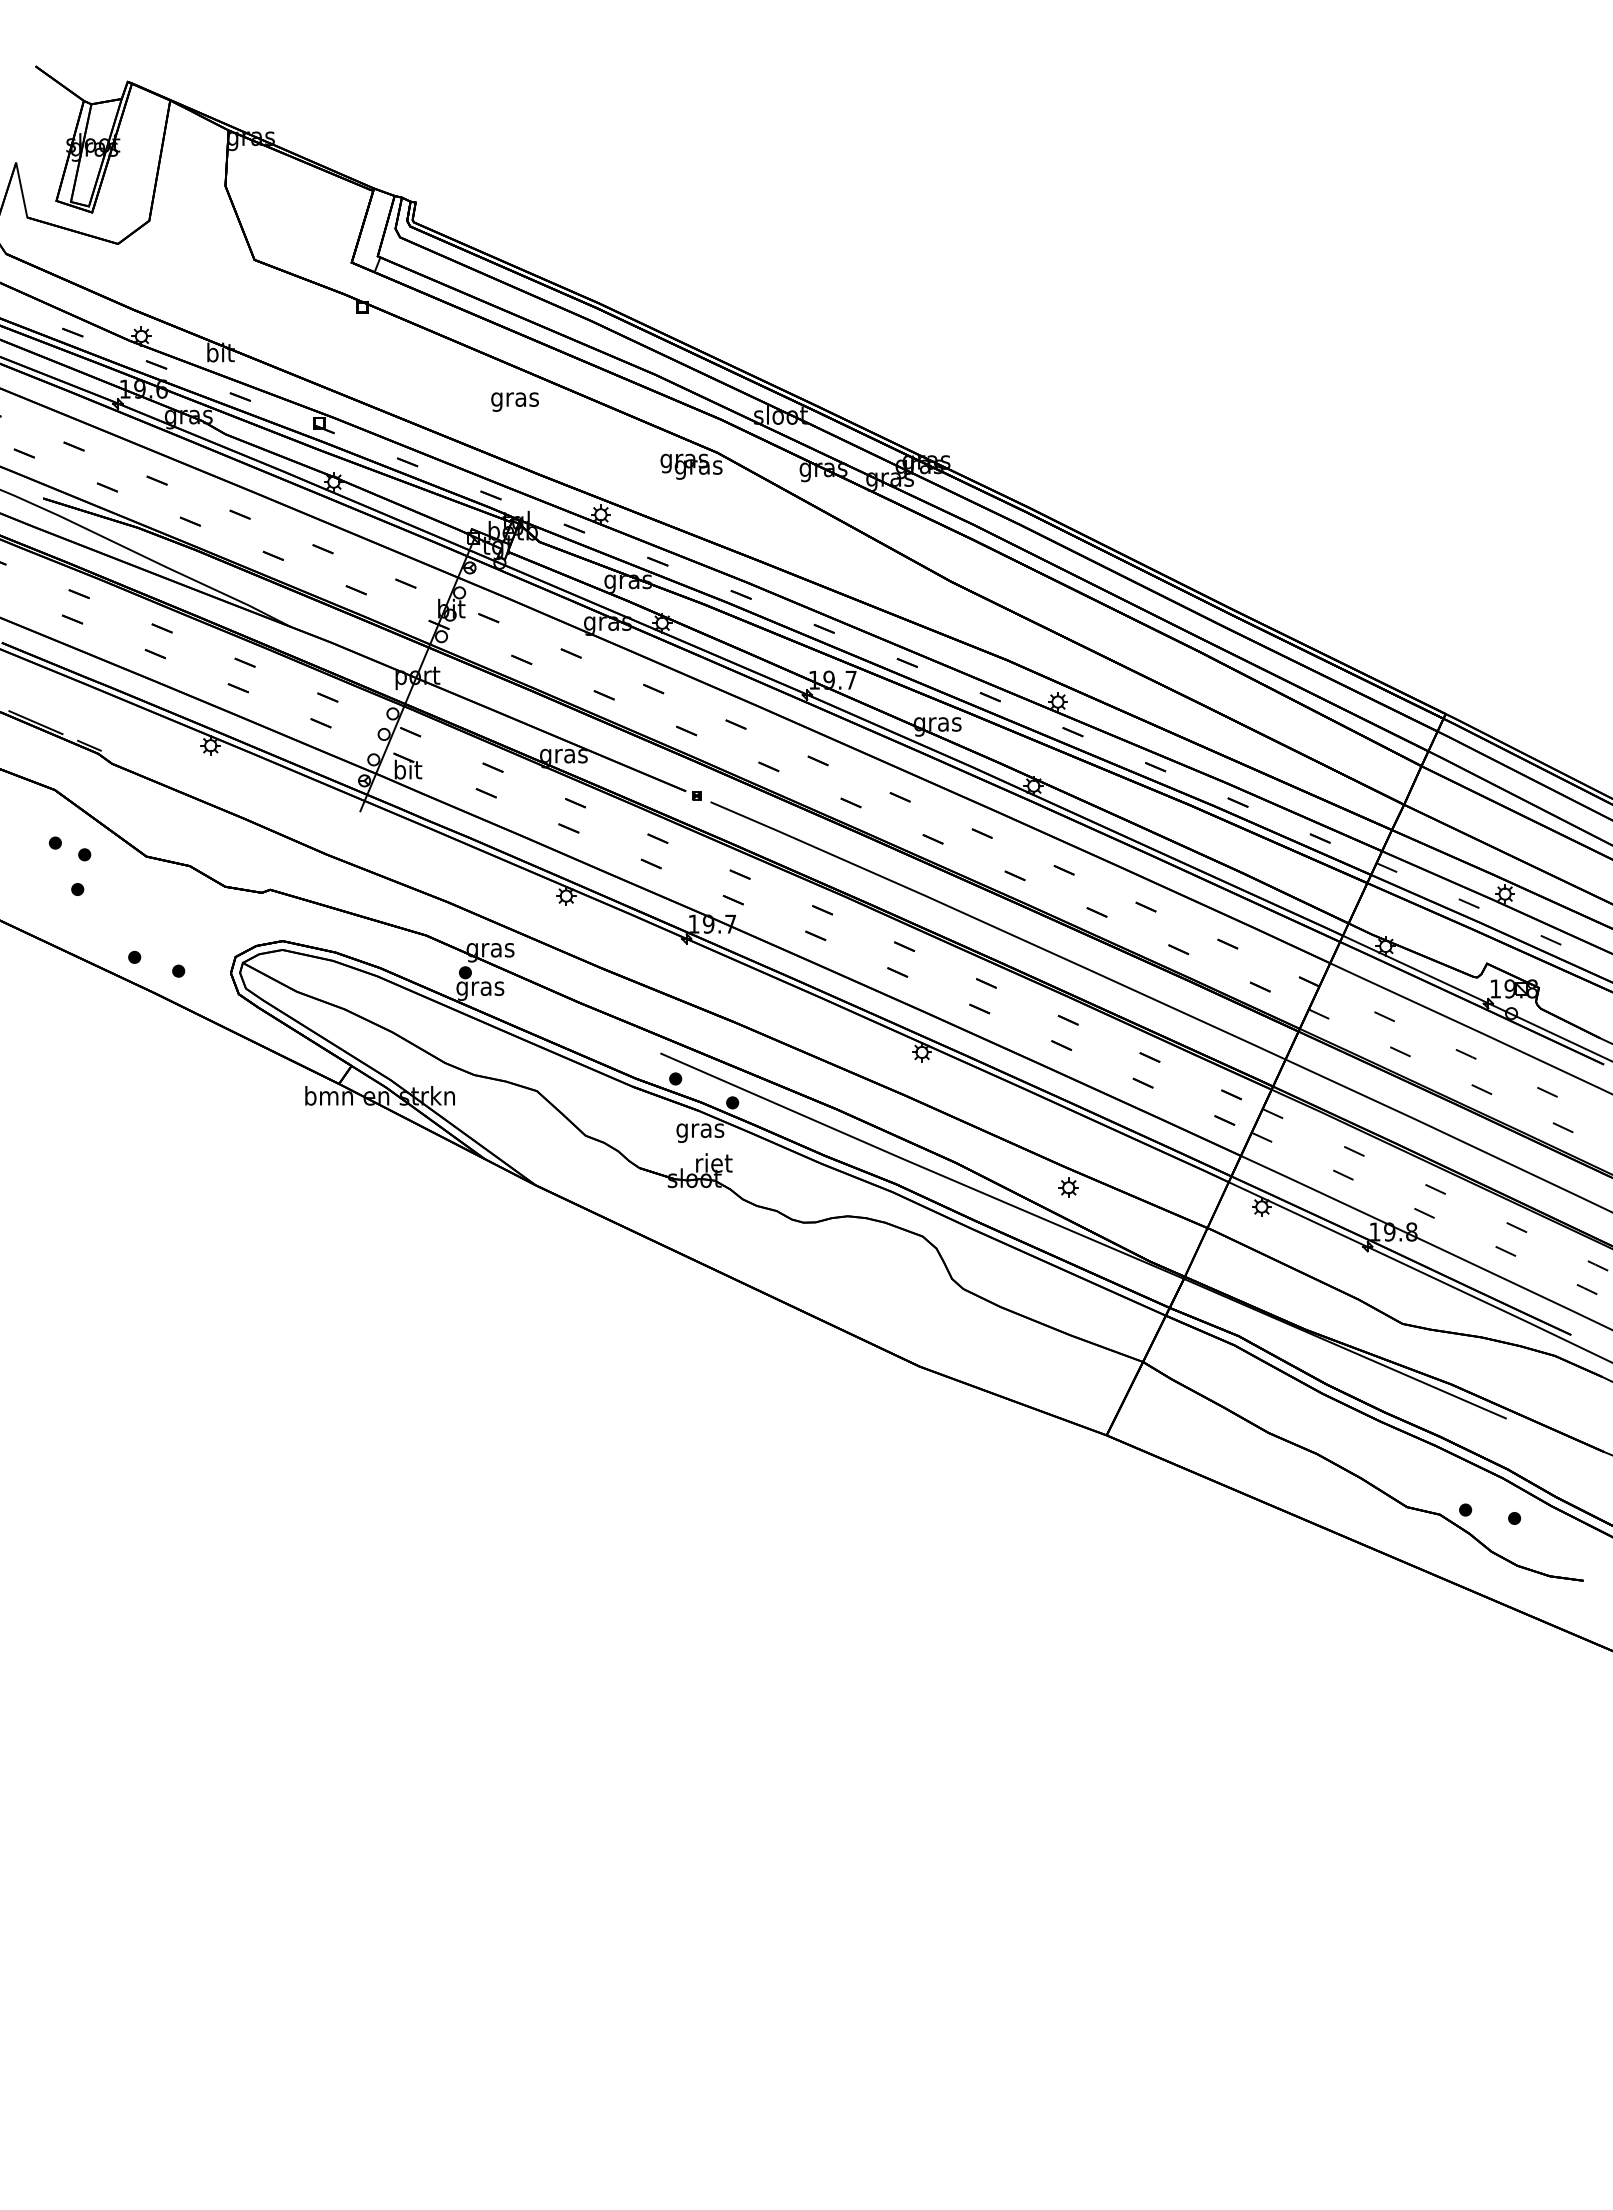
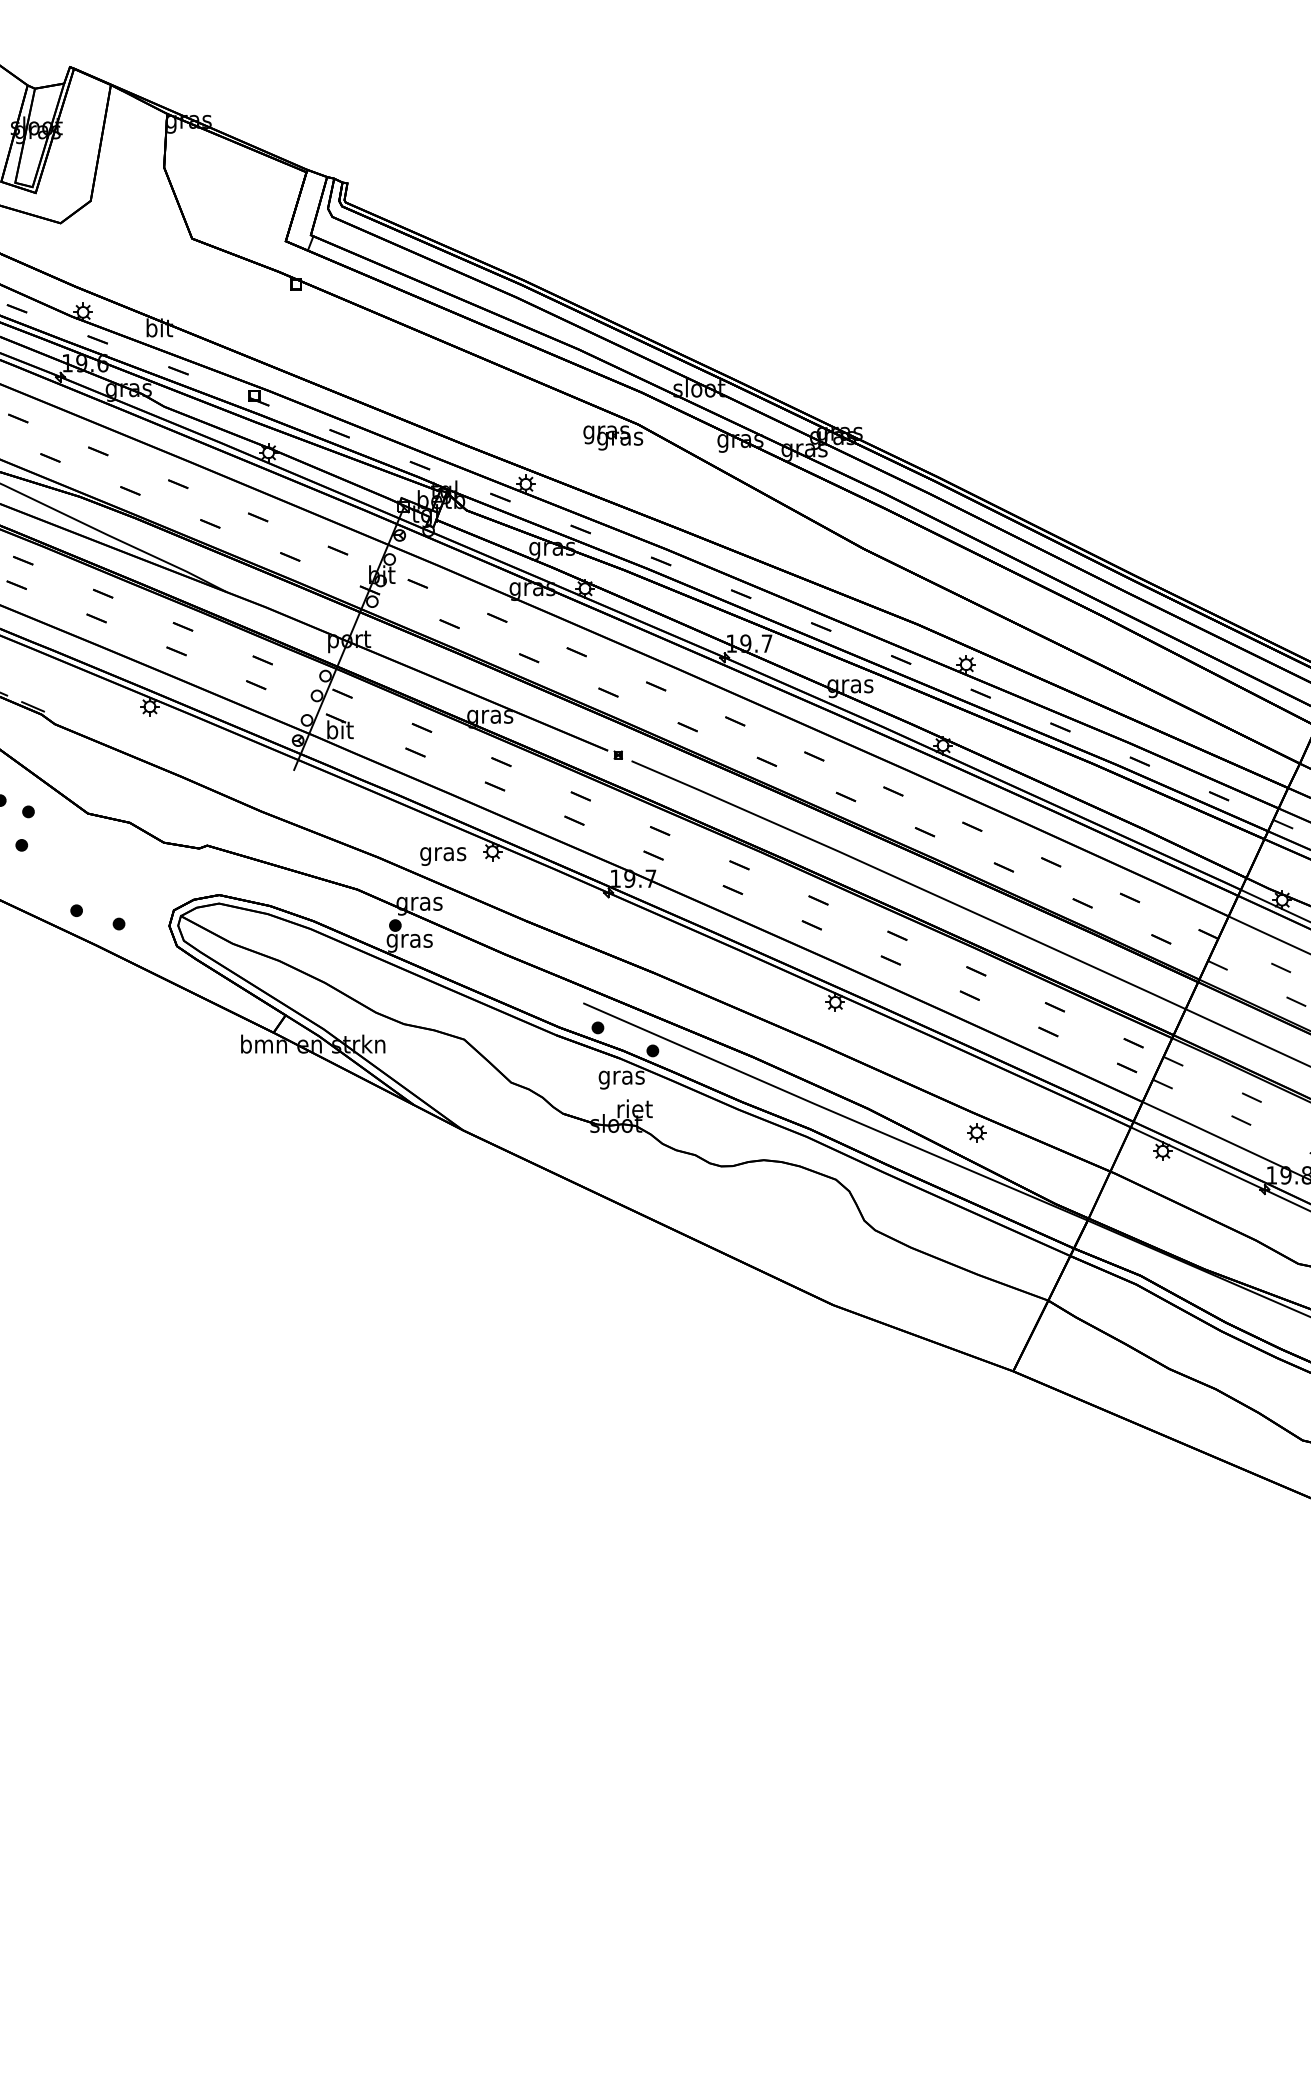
text: (514, 401) -> (442, 855), moved

